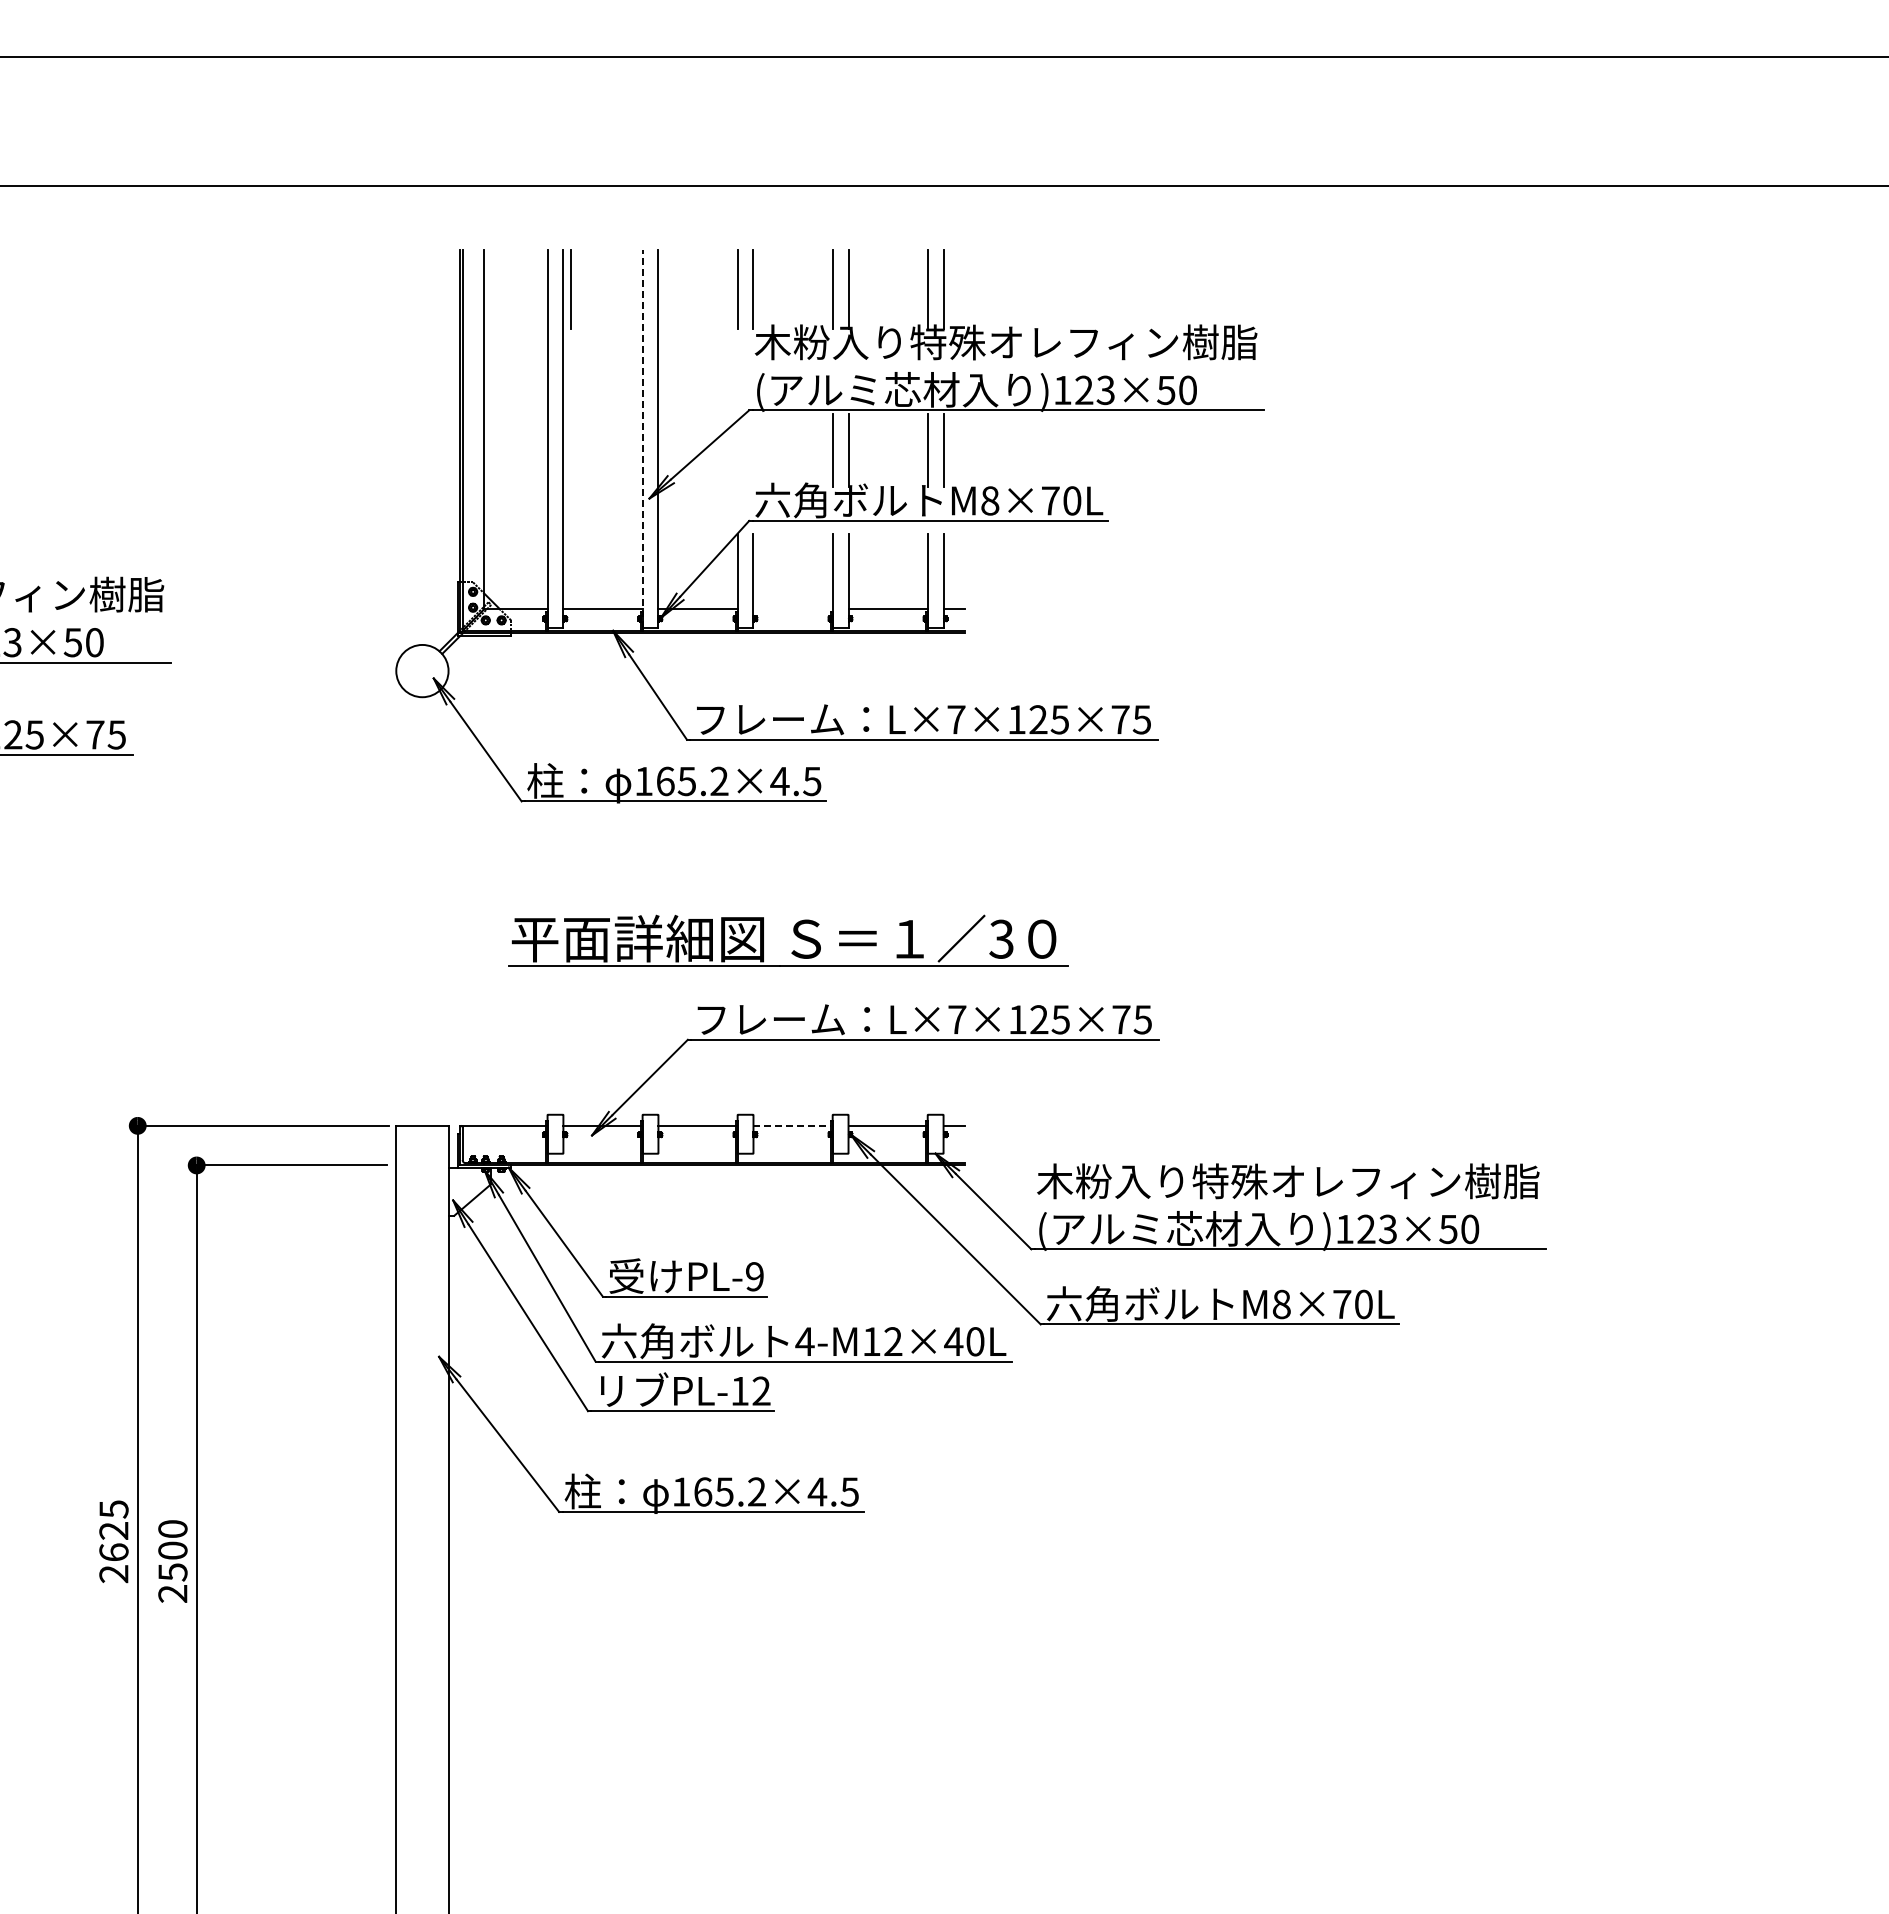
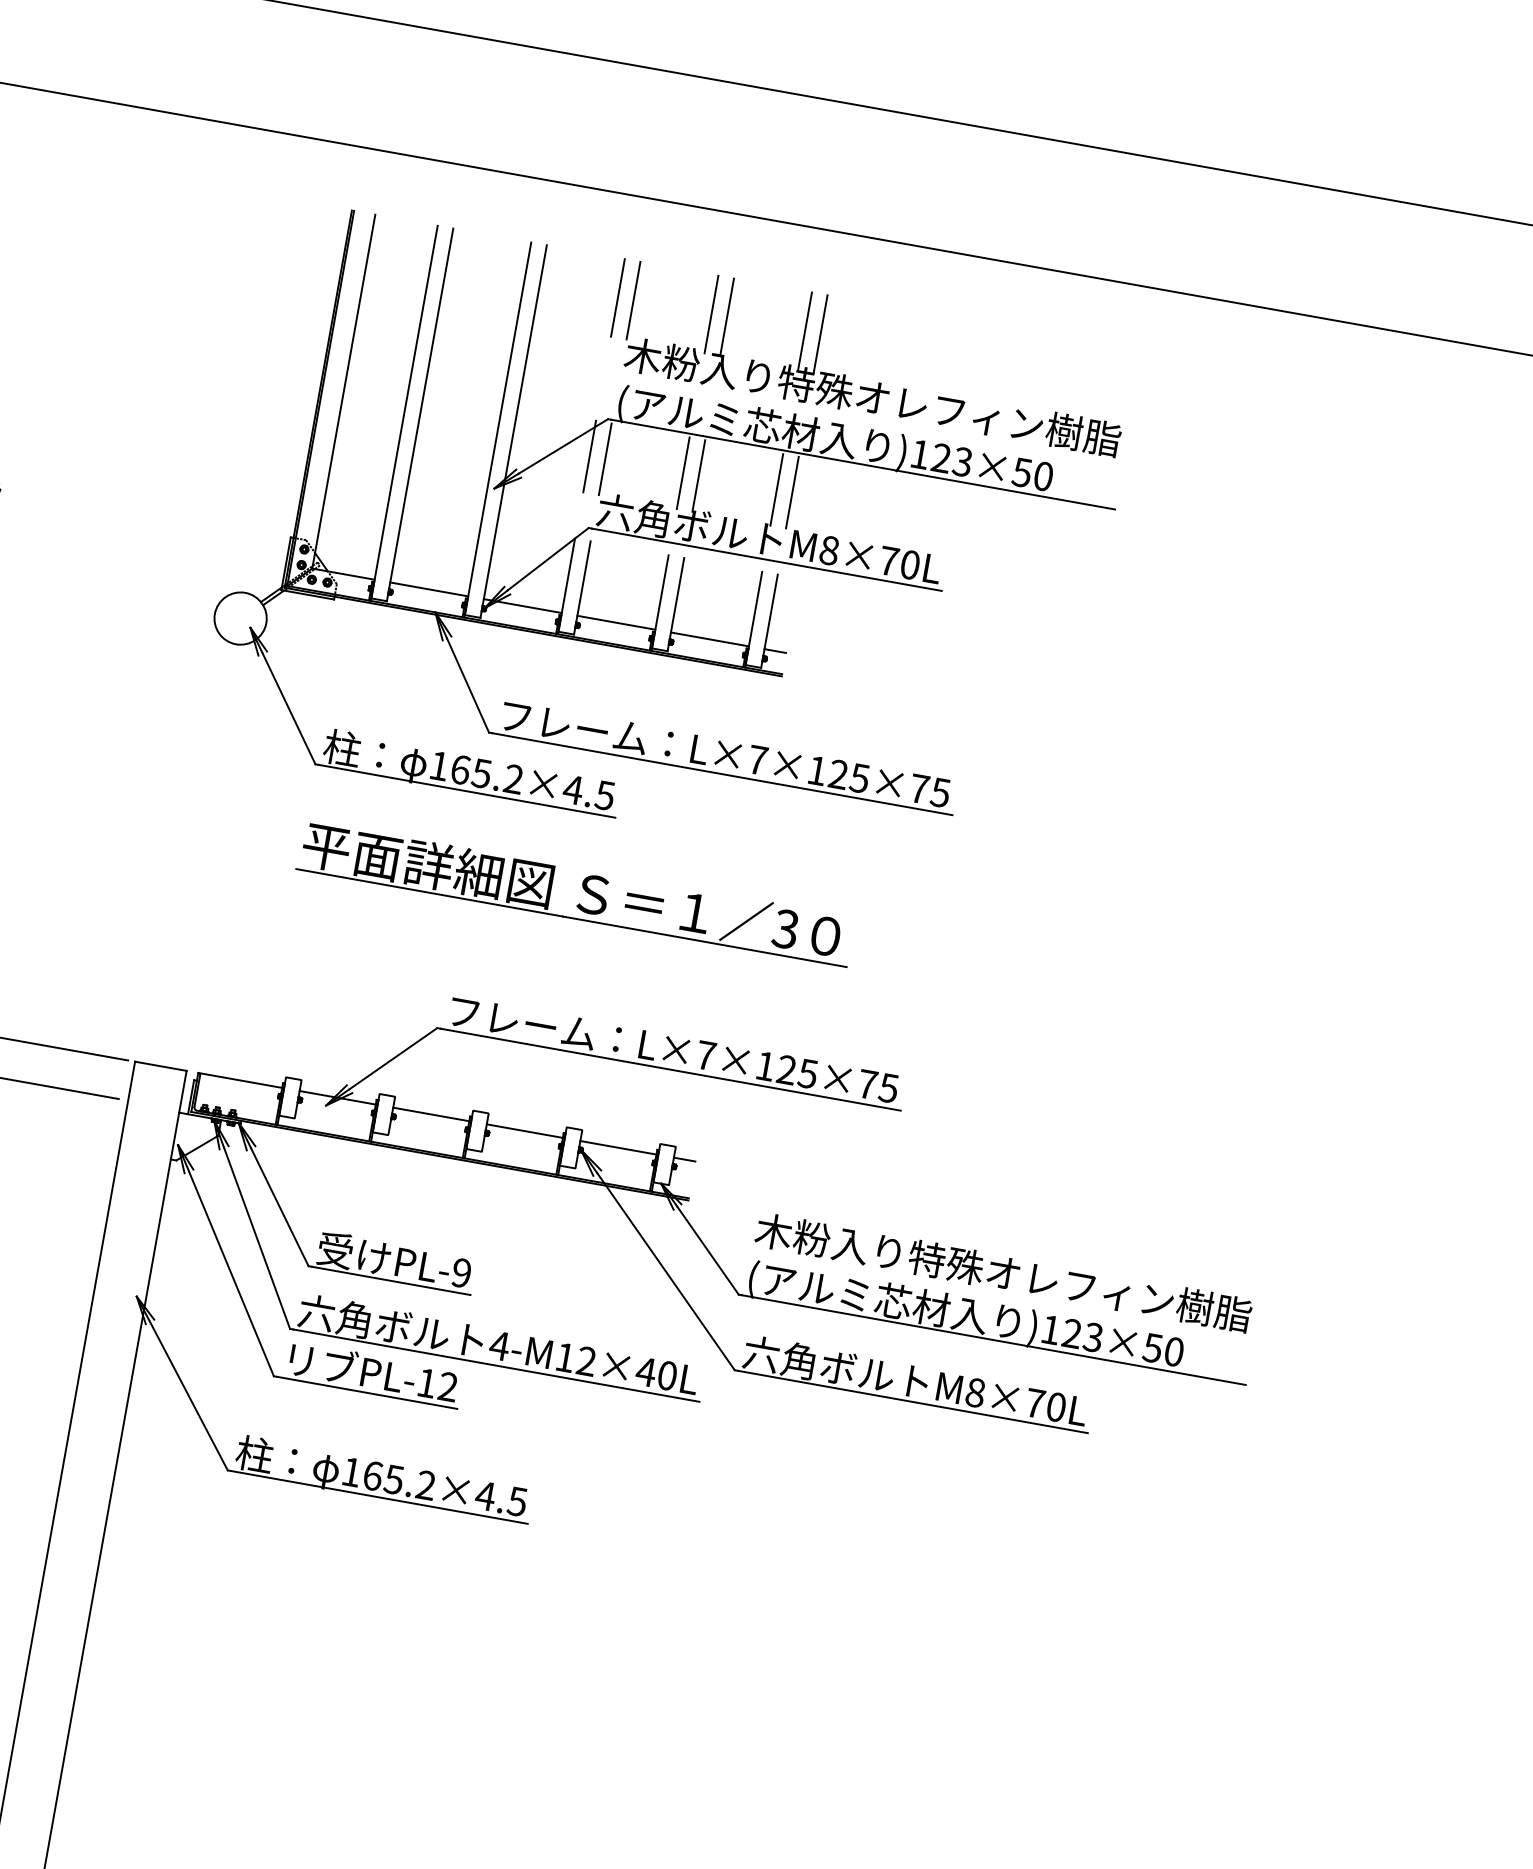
line: (570, 289) -> (453, 268), removed
line: (642, 438) -> (498, 428), dashed -> solid
line: (737, 450) -> (589, 456), added
line: (753, 450) -> (605, 459), added
line: (792, 609) -> (615, 622), added
part: (794, 934) -> (582, 888), moved
line: (792, 1125) -> (525, 1130), dashed -> solid

